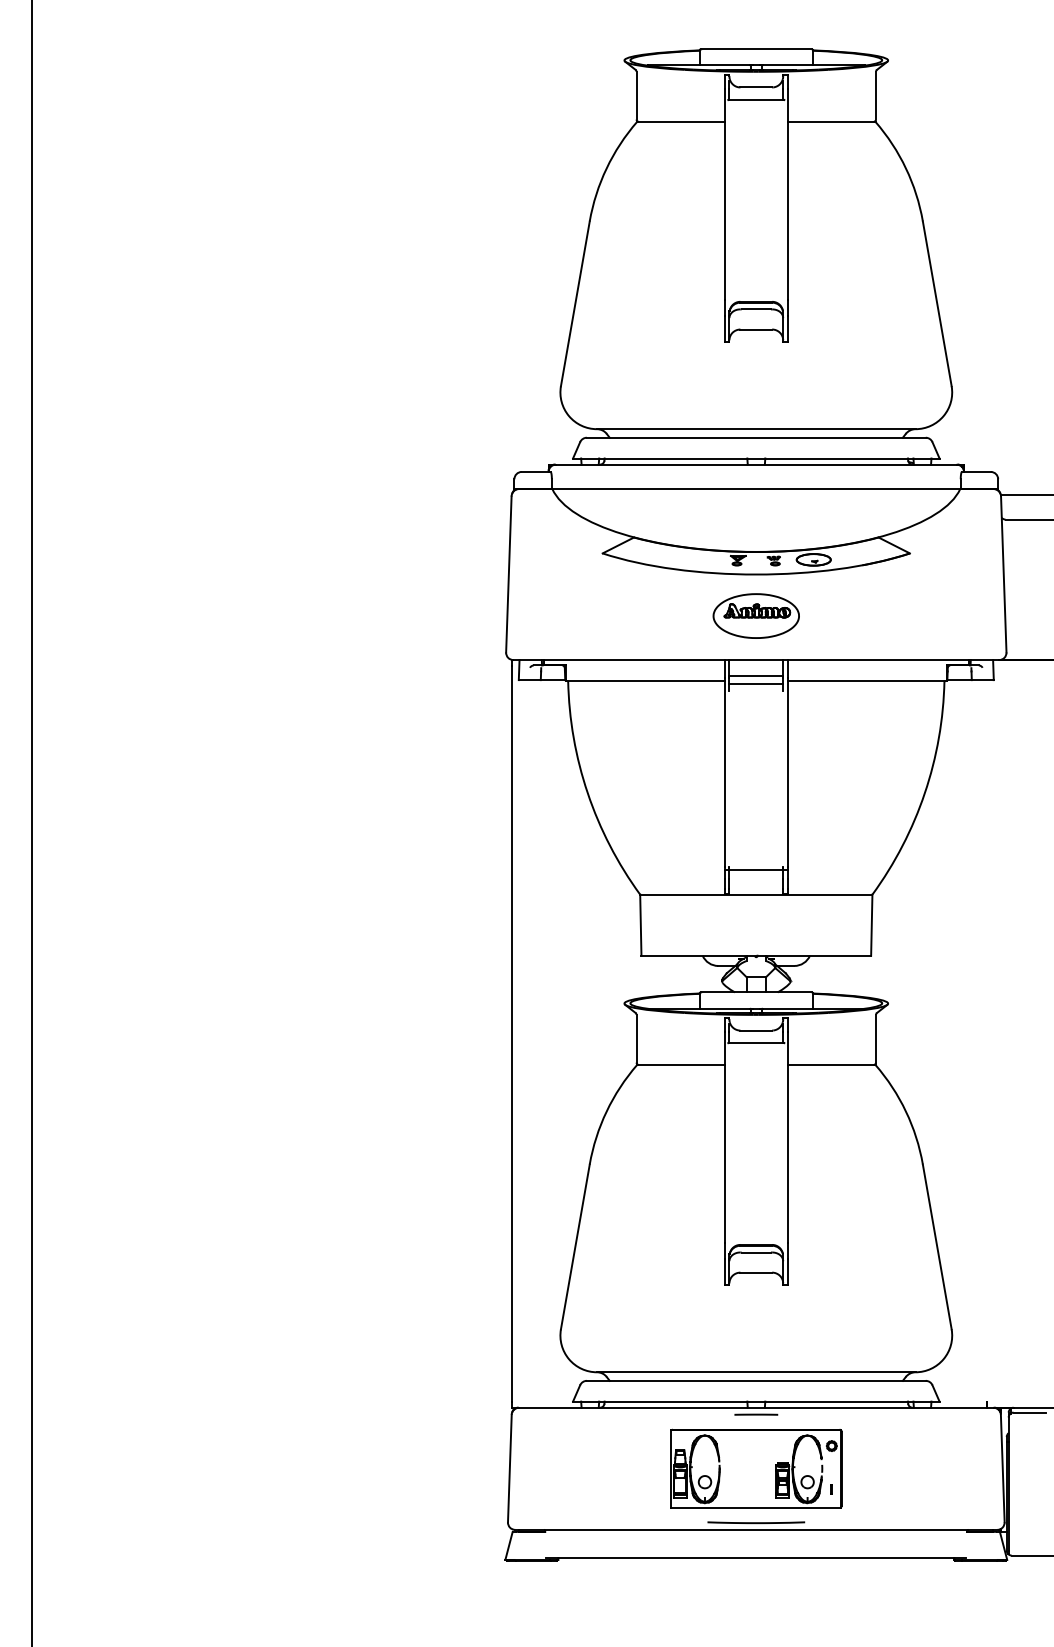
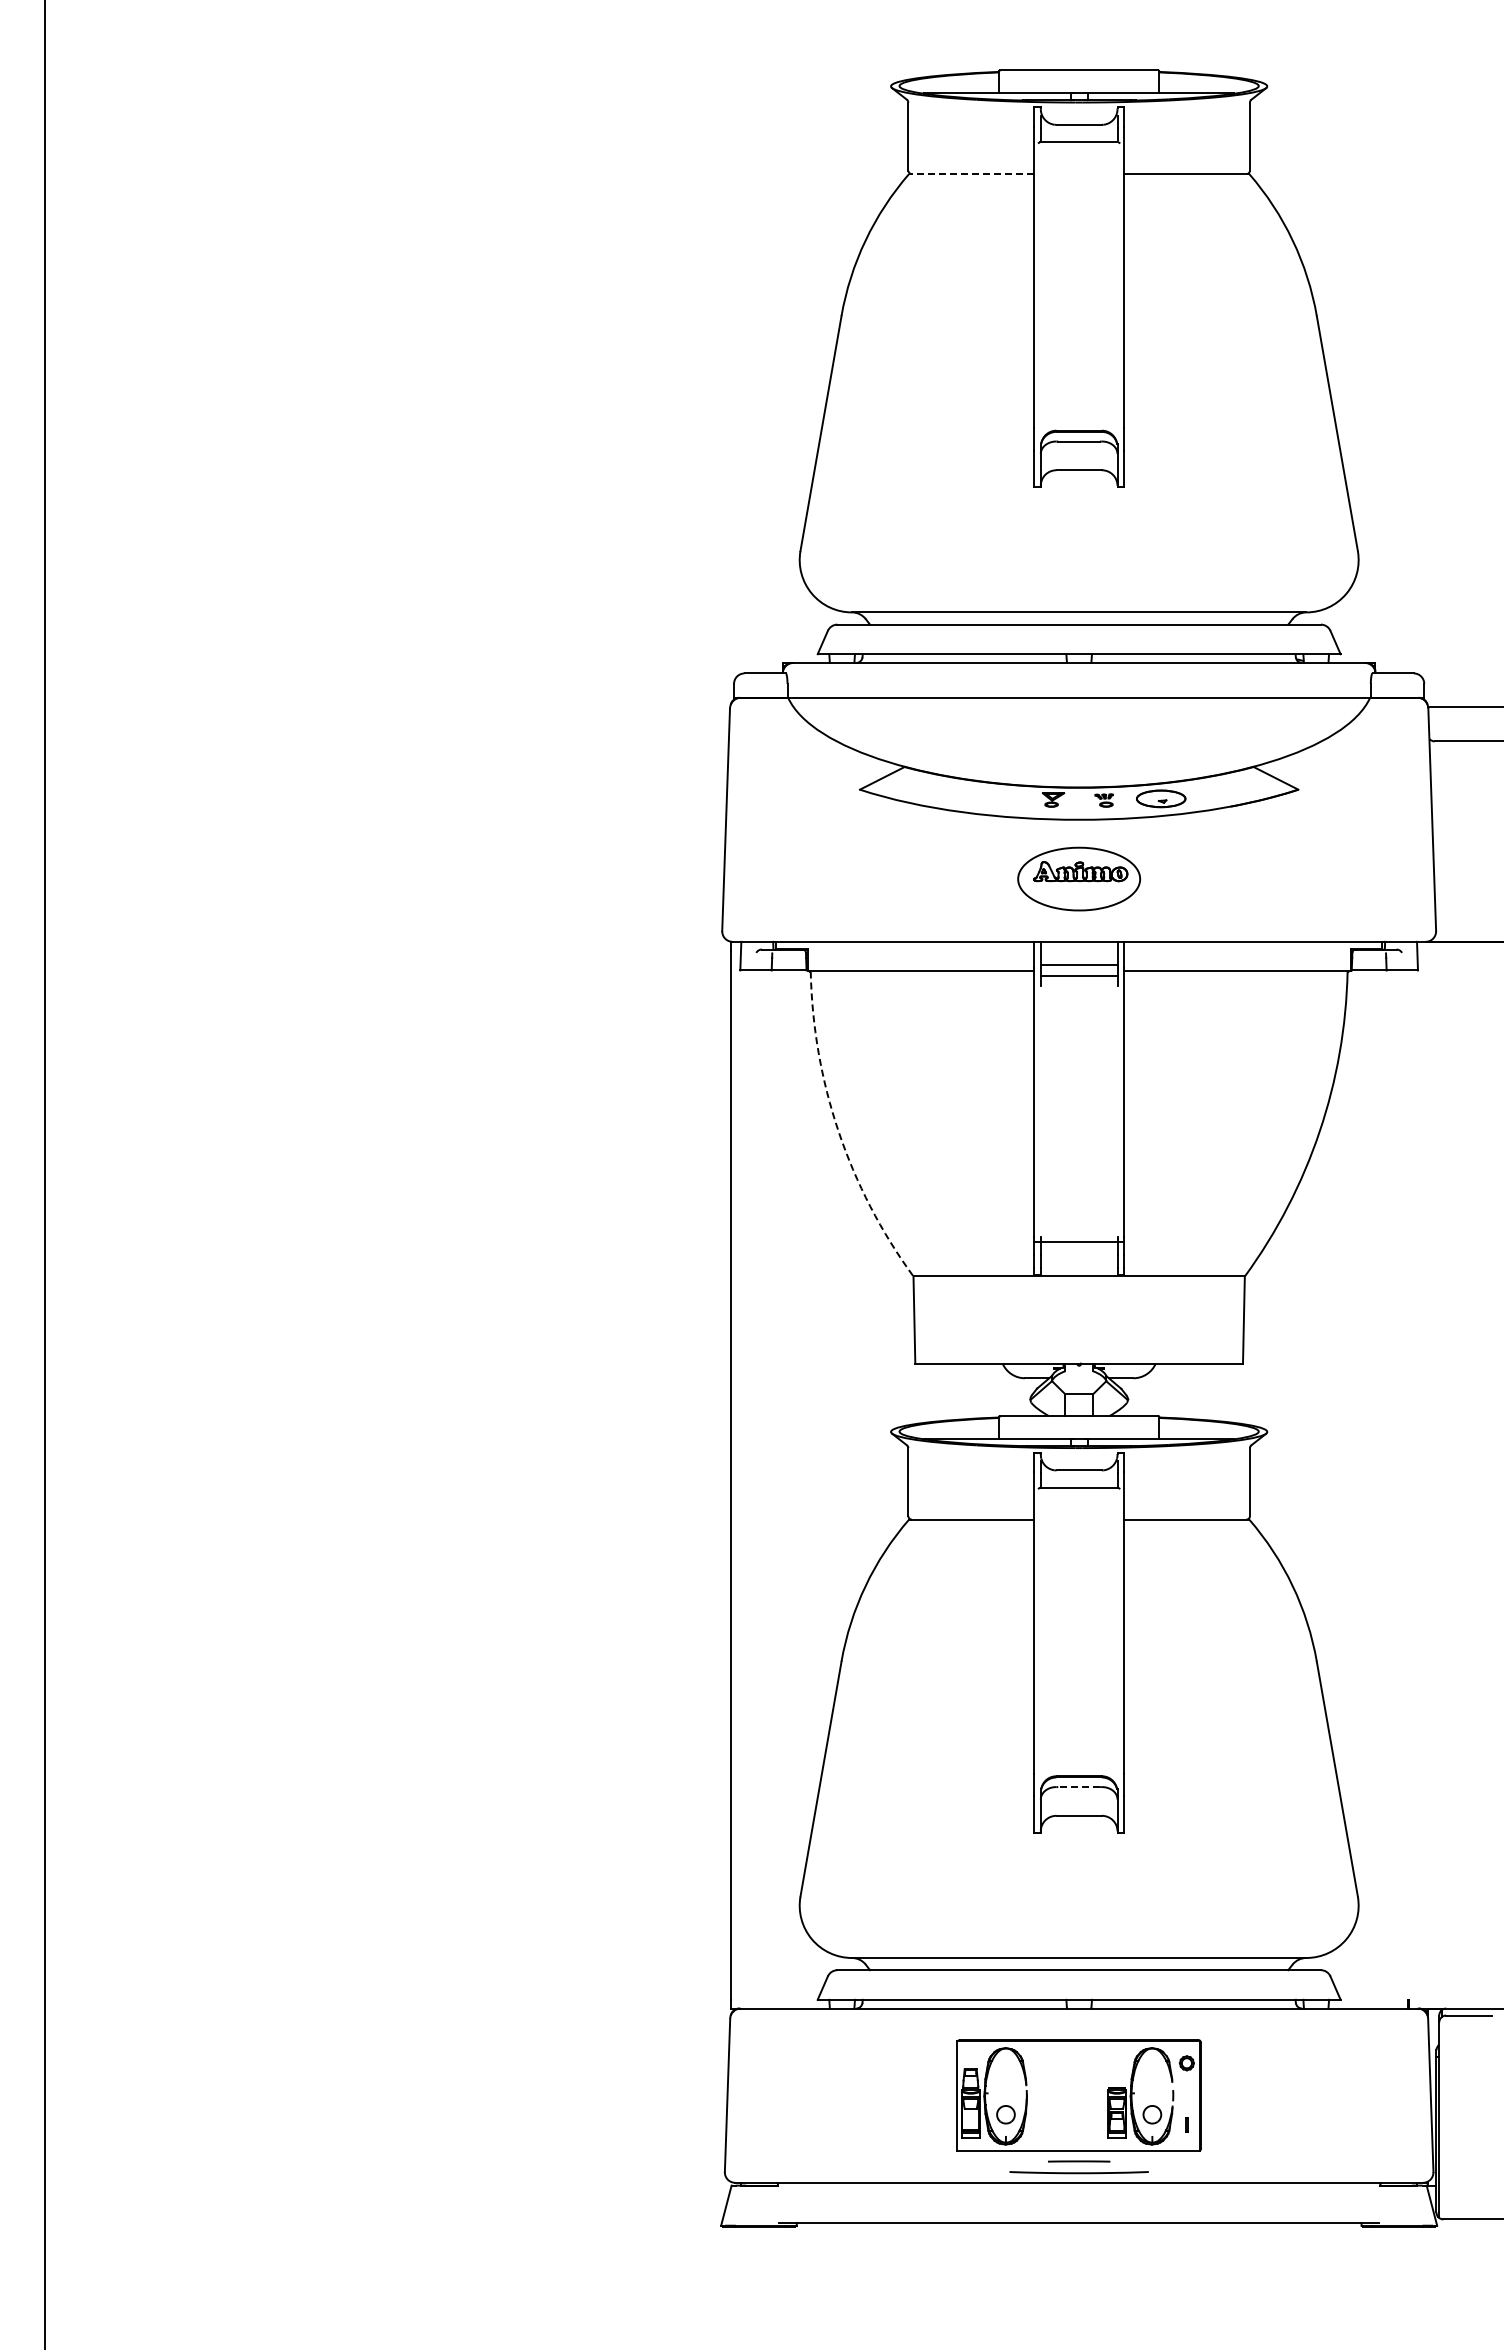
line: (680, 122) -> (970, 174), solid -> dashed
arc: (587, 793) -> (838, 1131), solid -> dashed
line: (756, 1252) -> (1079, 1787), solid -> dashed
line: (756, 1414) -> (1079, 2161), moved

